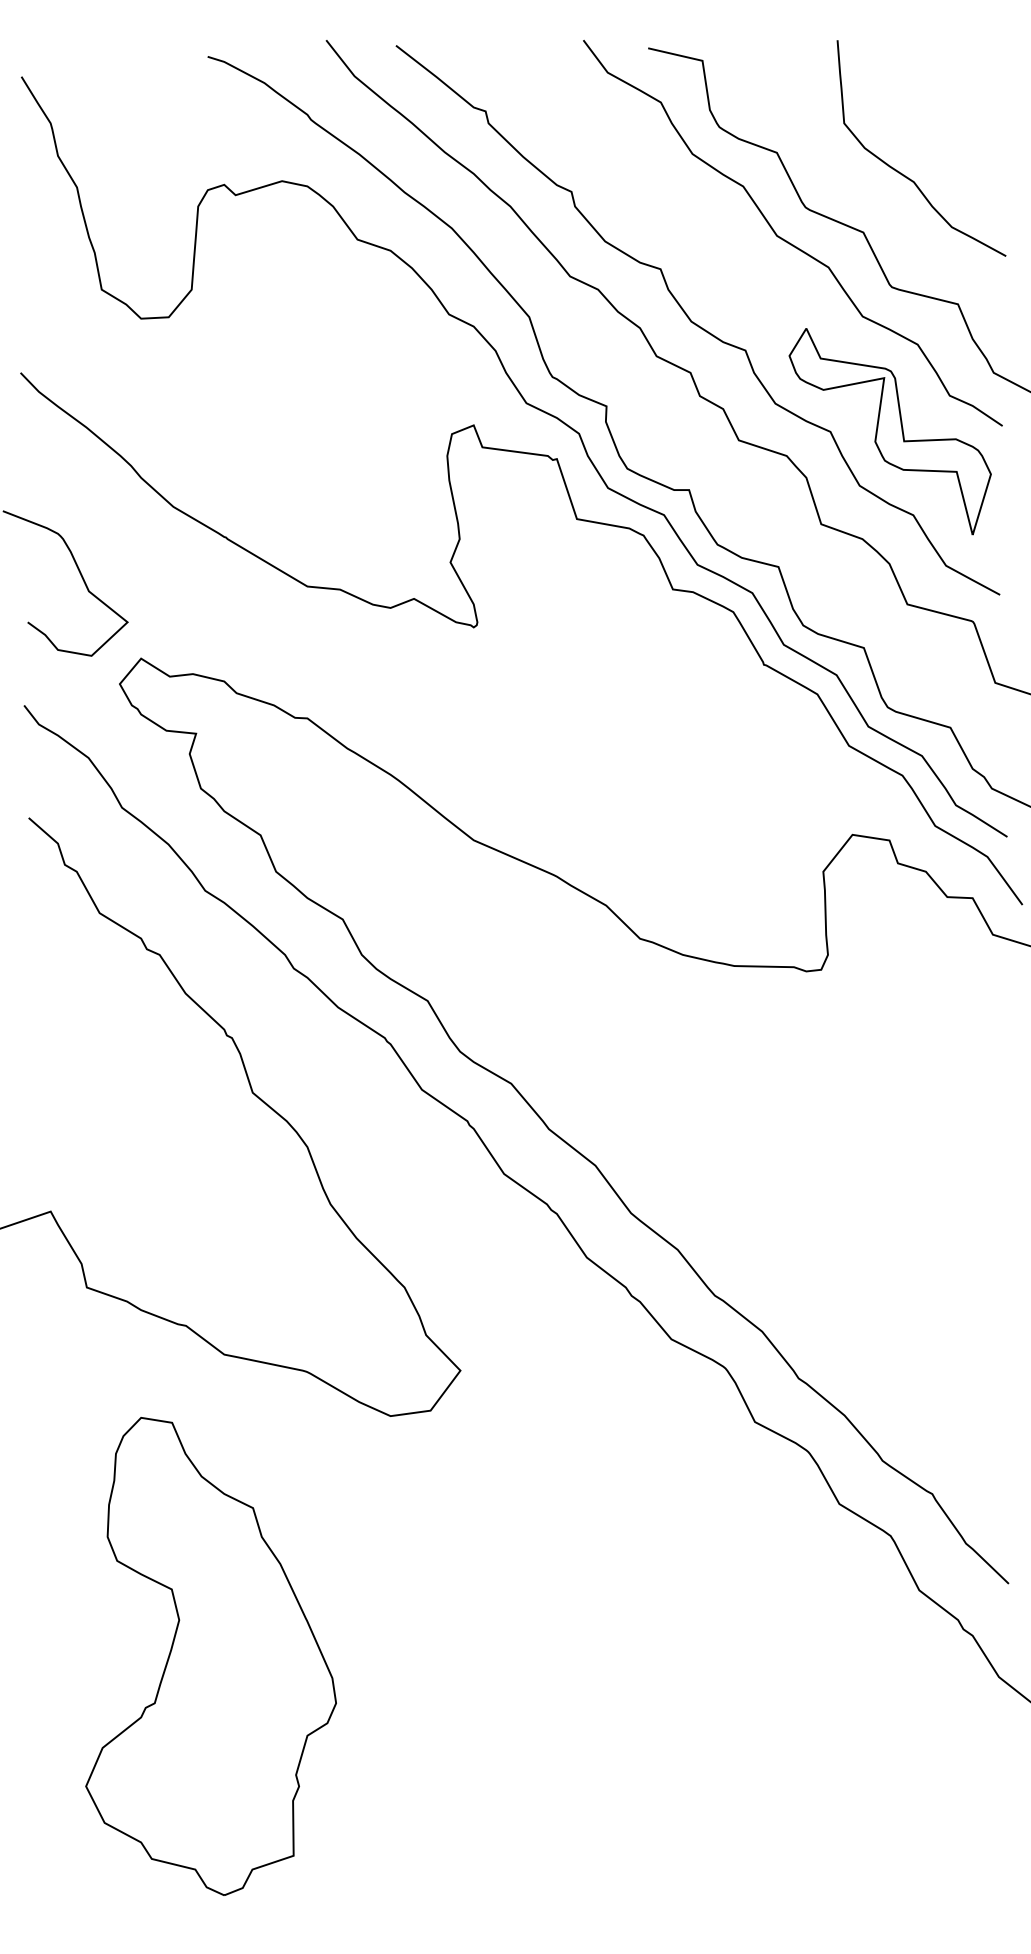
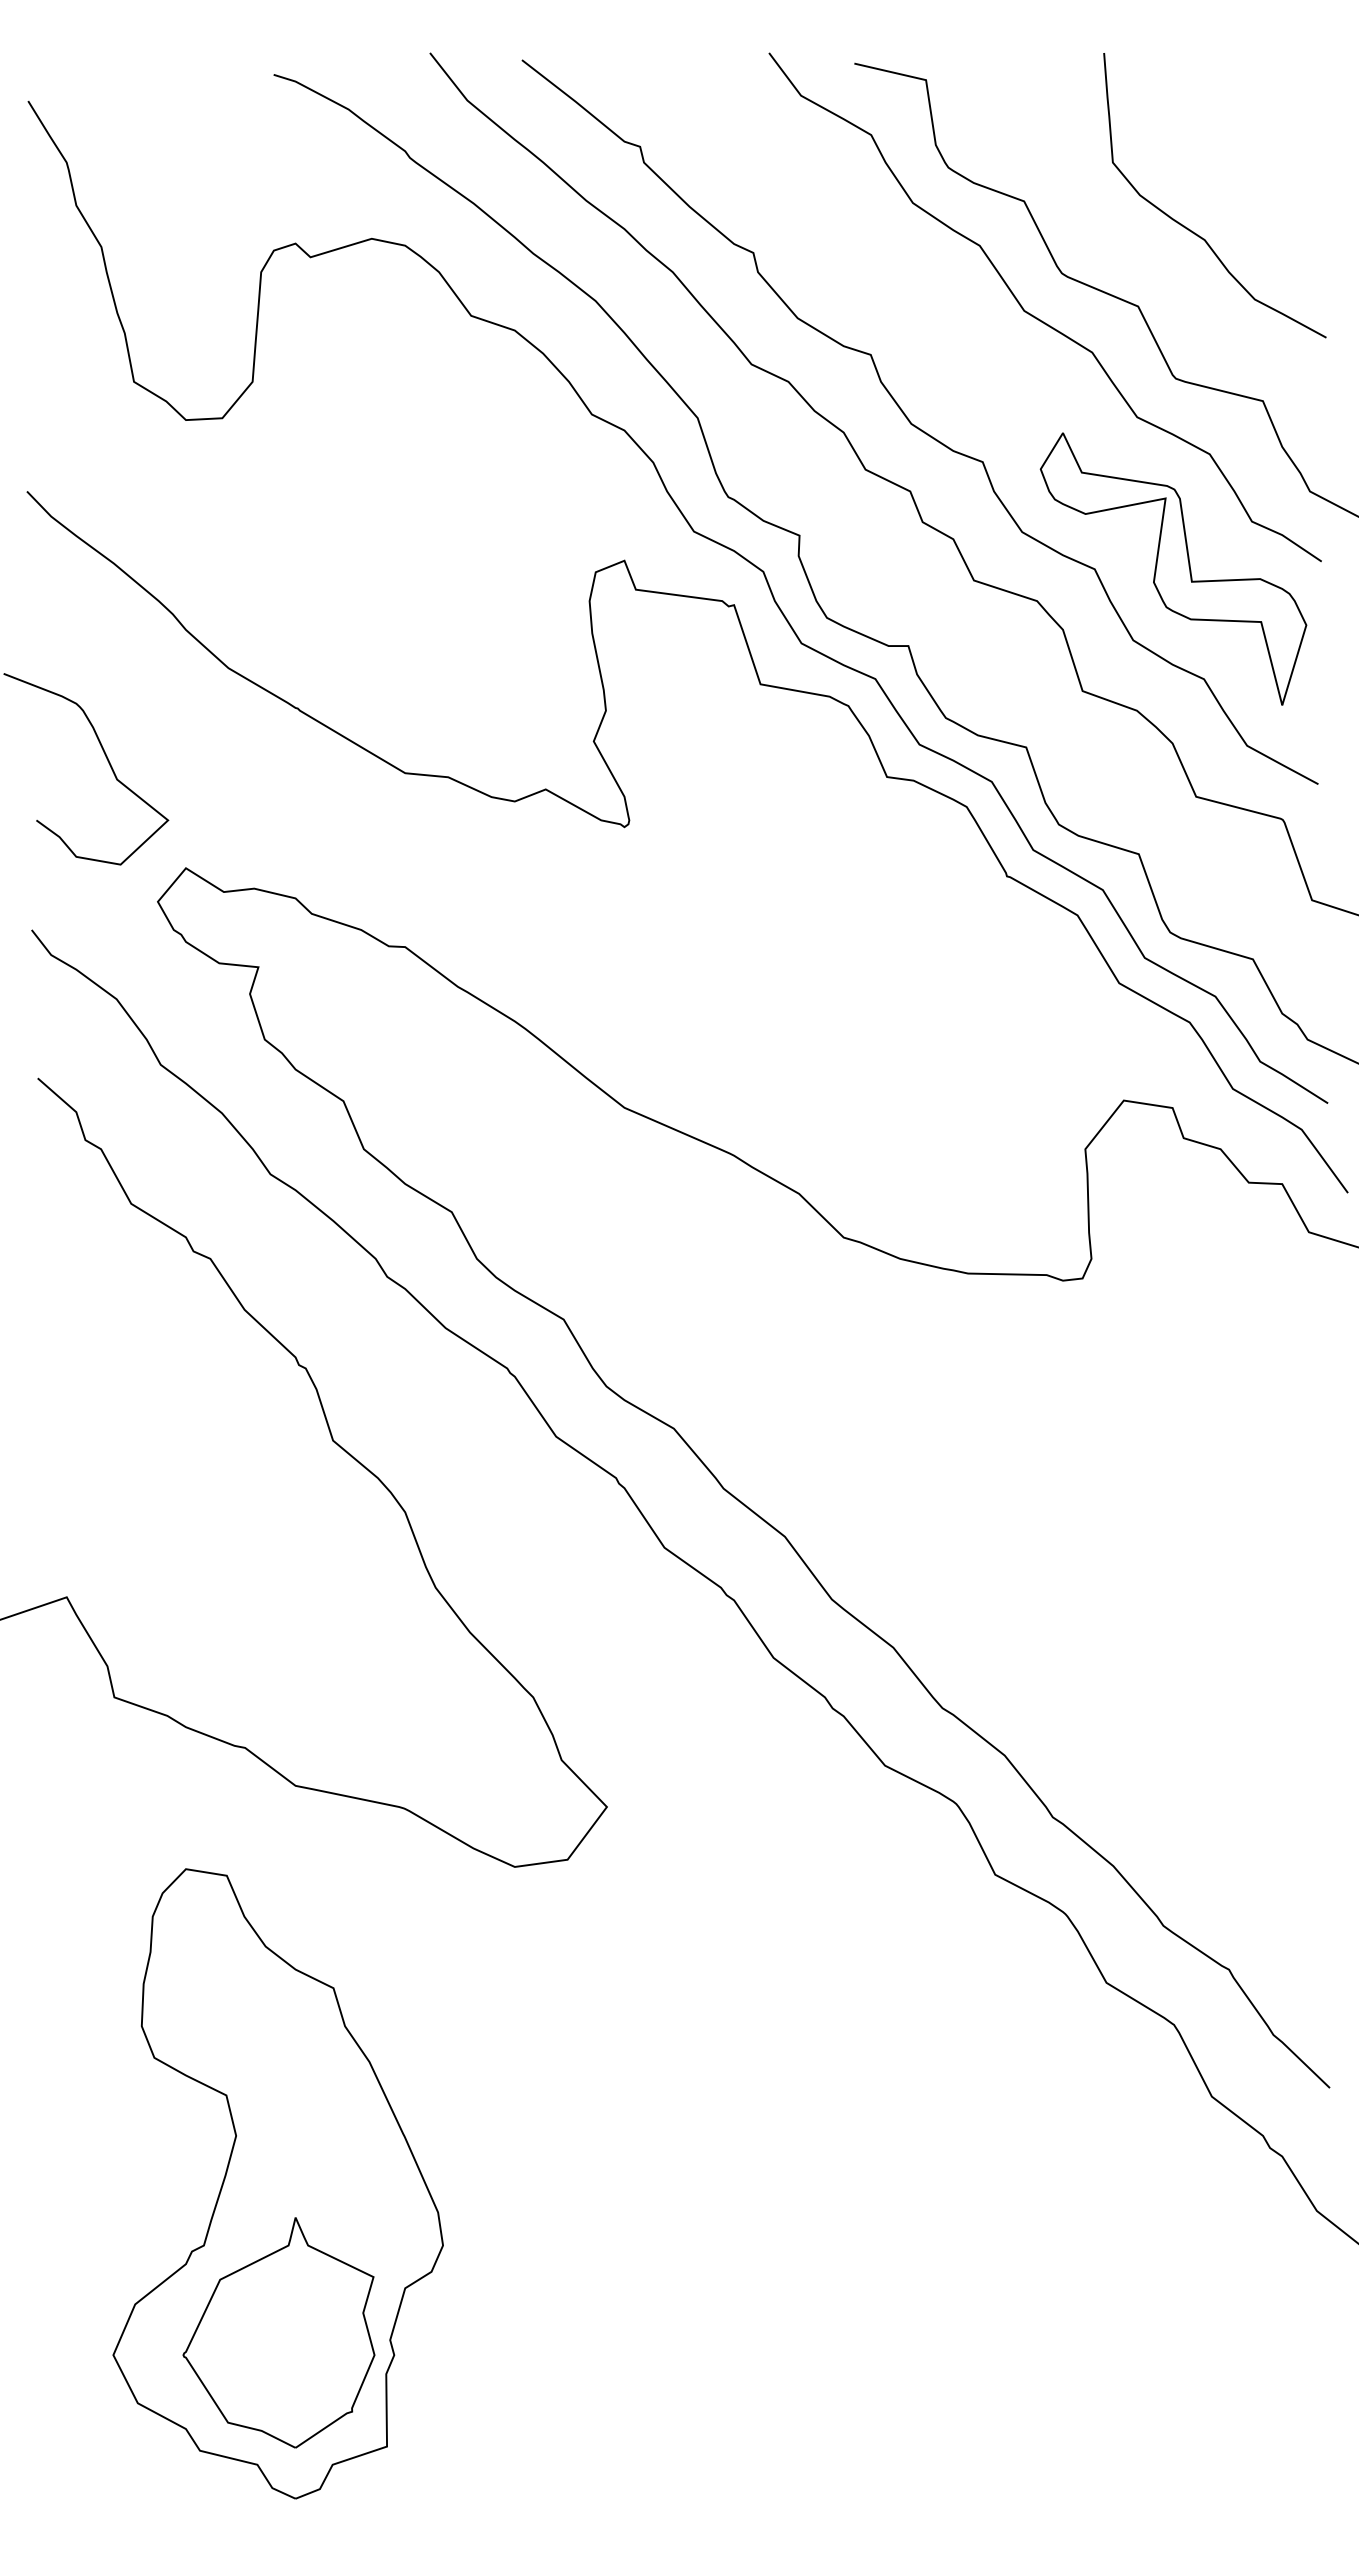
part: (211, 1769) -> (278, 2332), added

